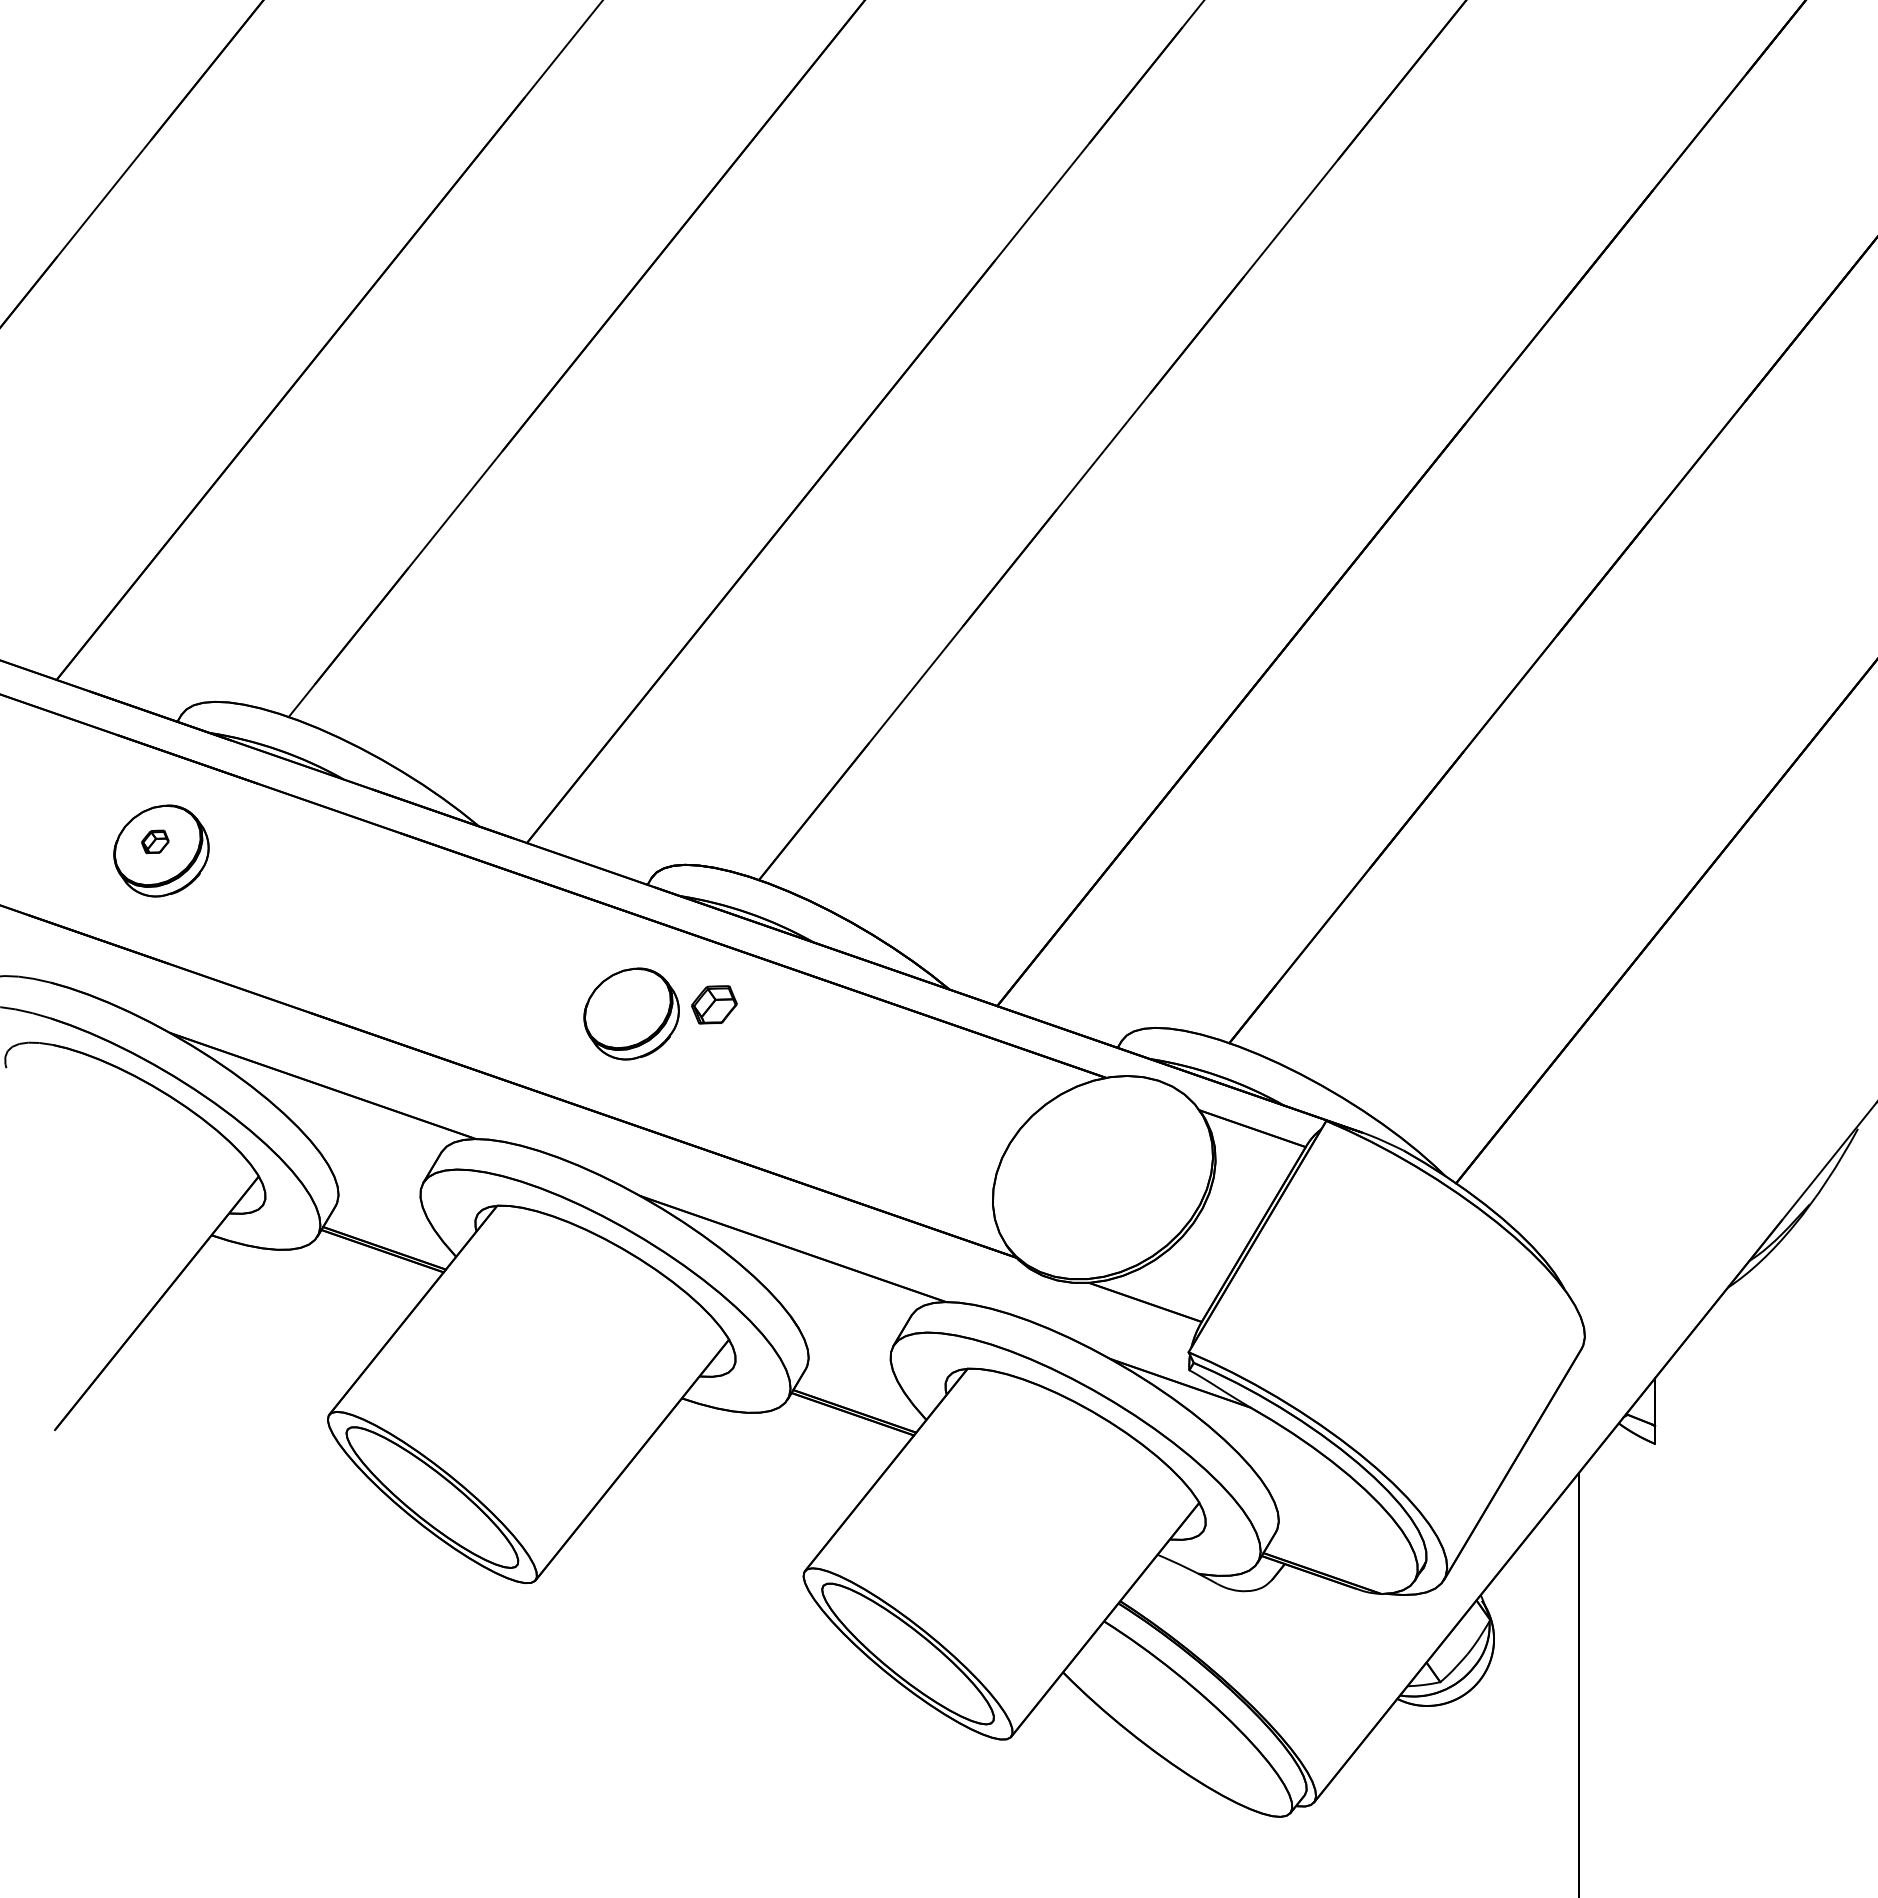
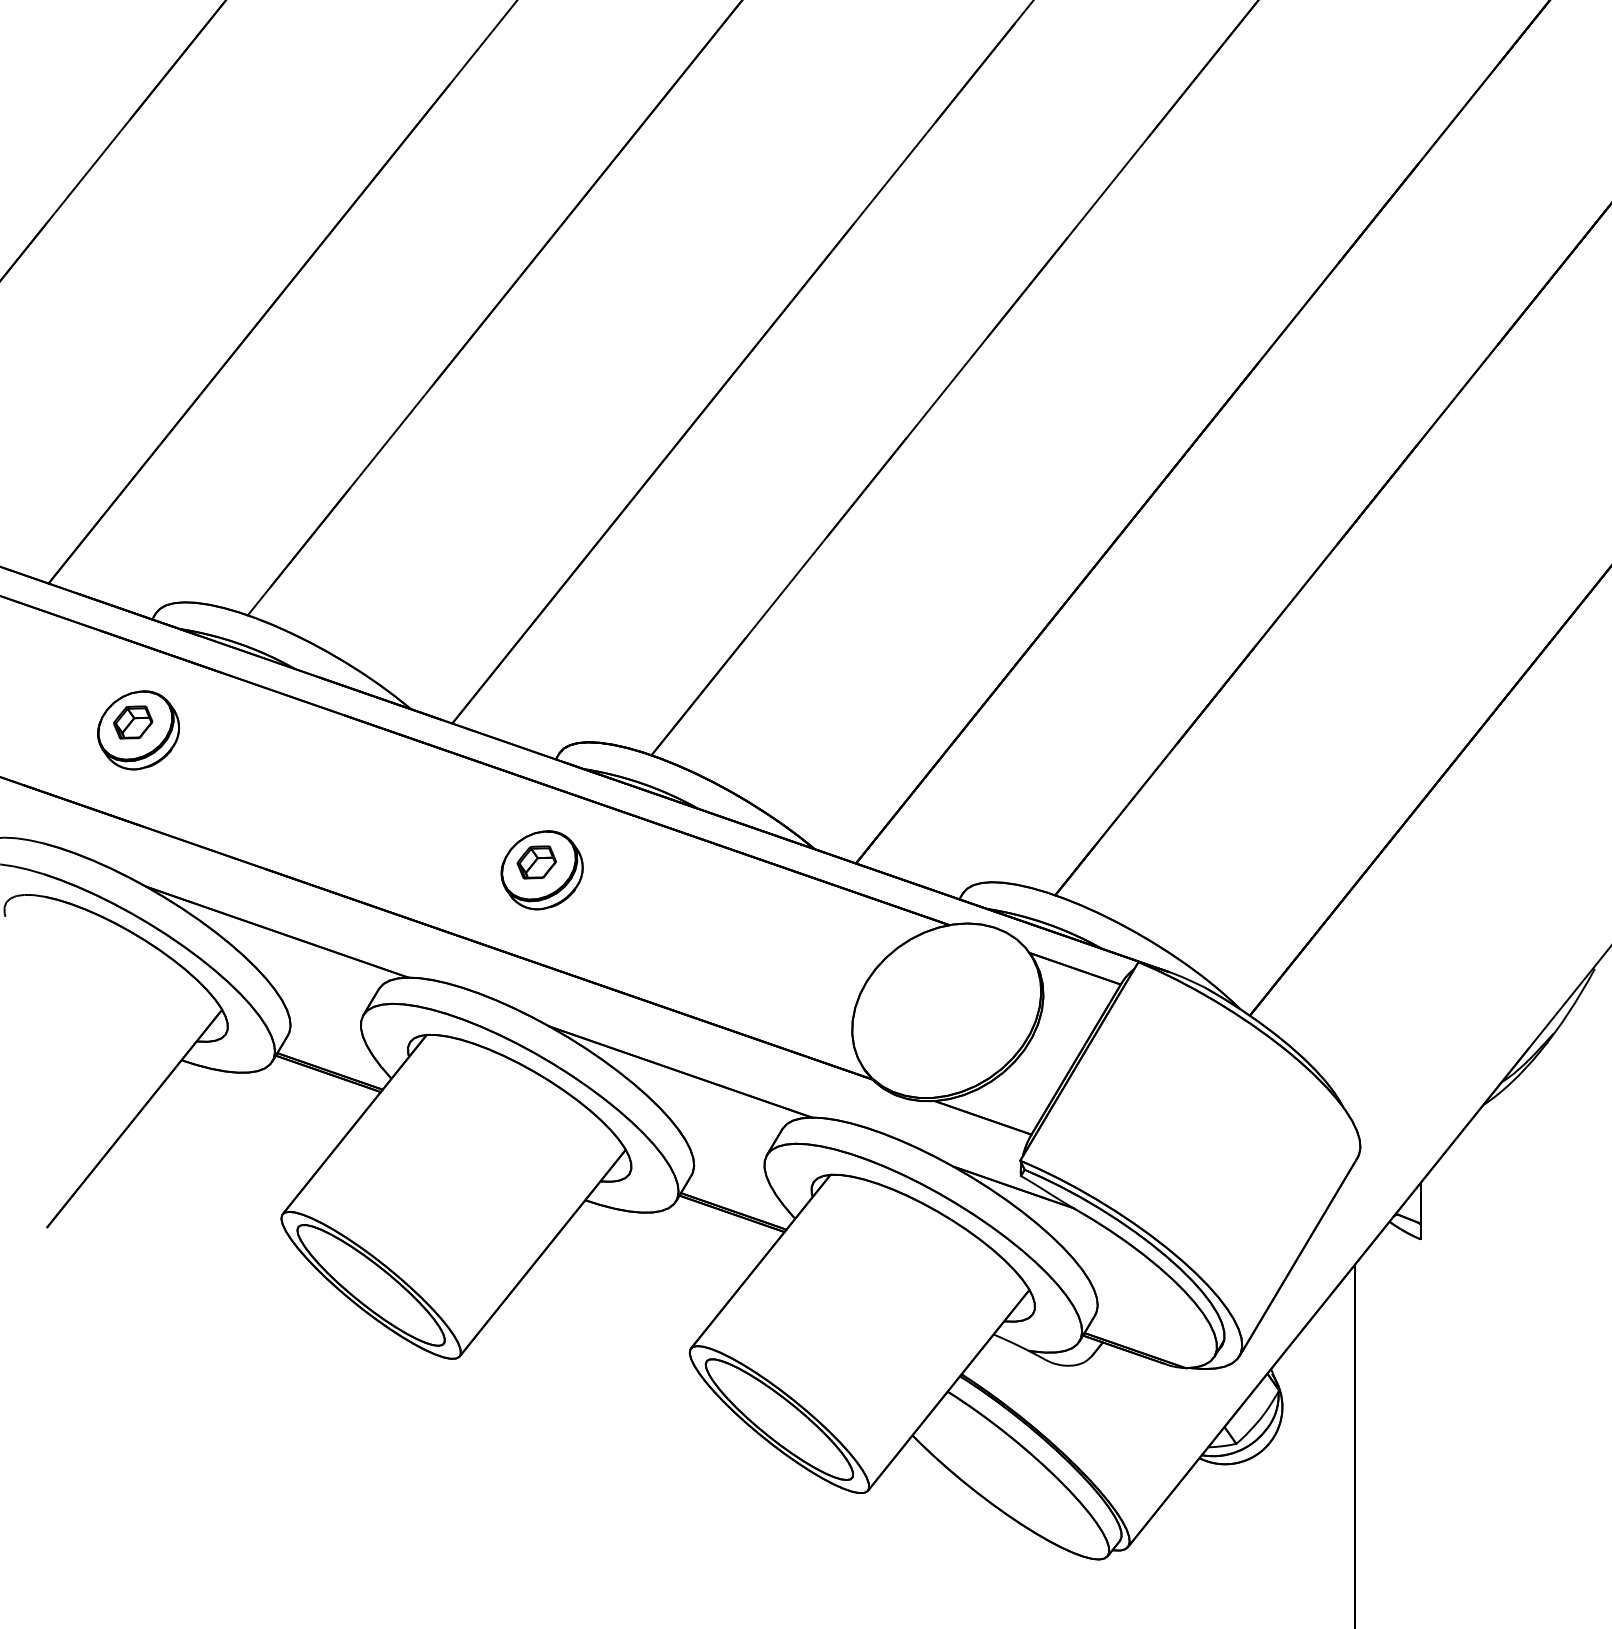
part: (155, 841) -> (133, 722), size x1.67
part: (714, 1004) -> (536, 862), moved

